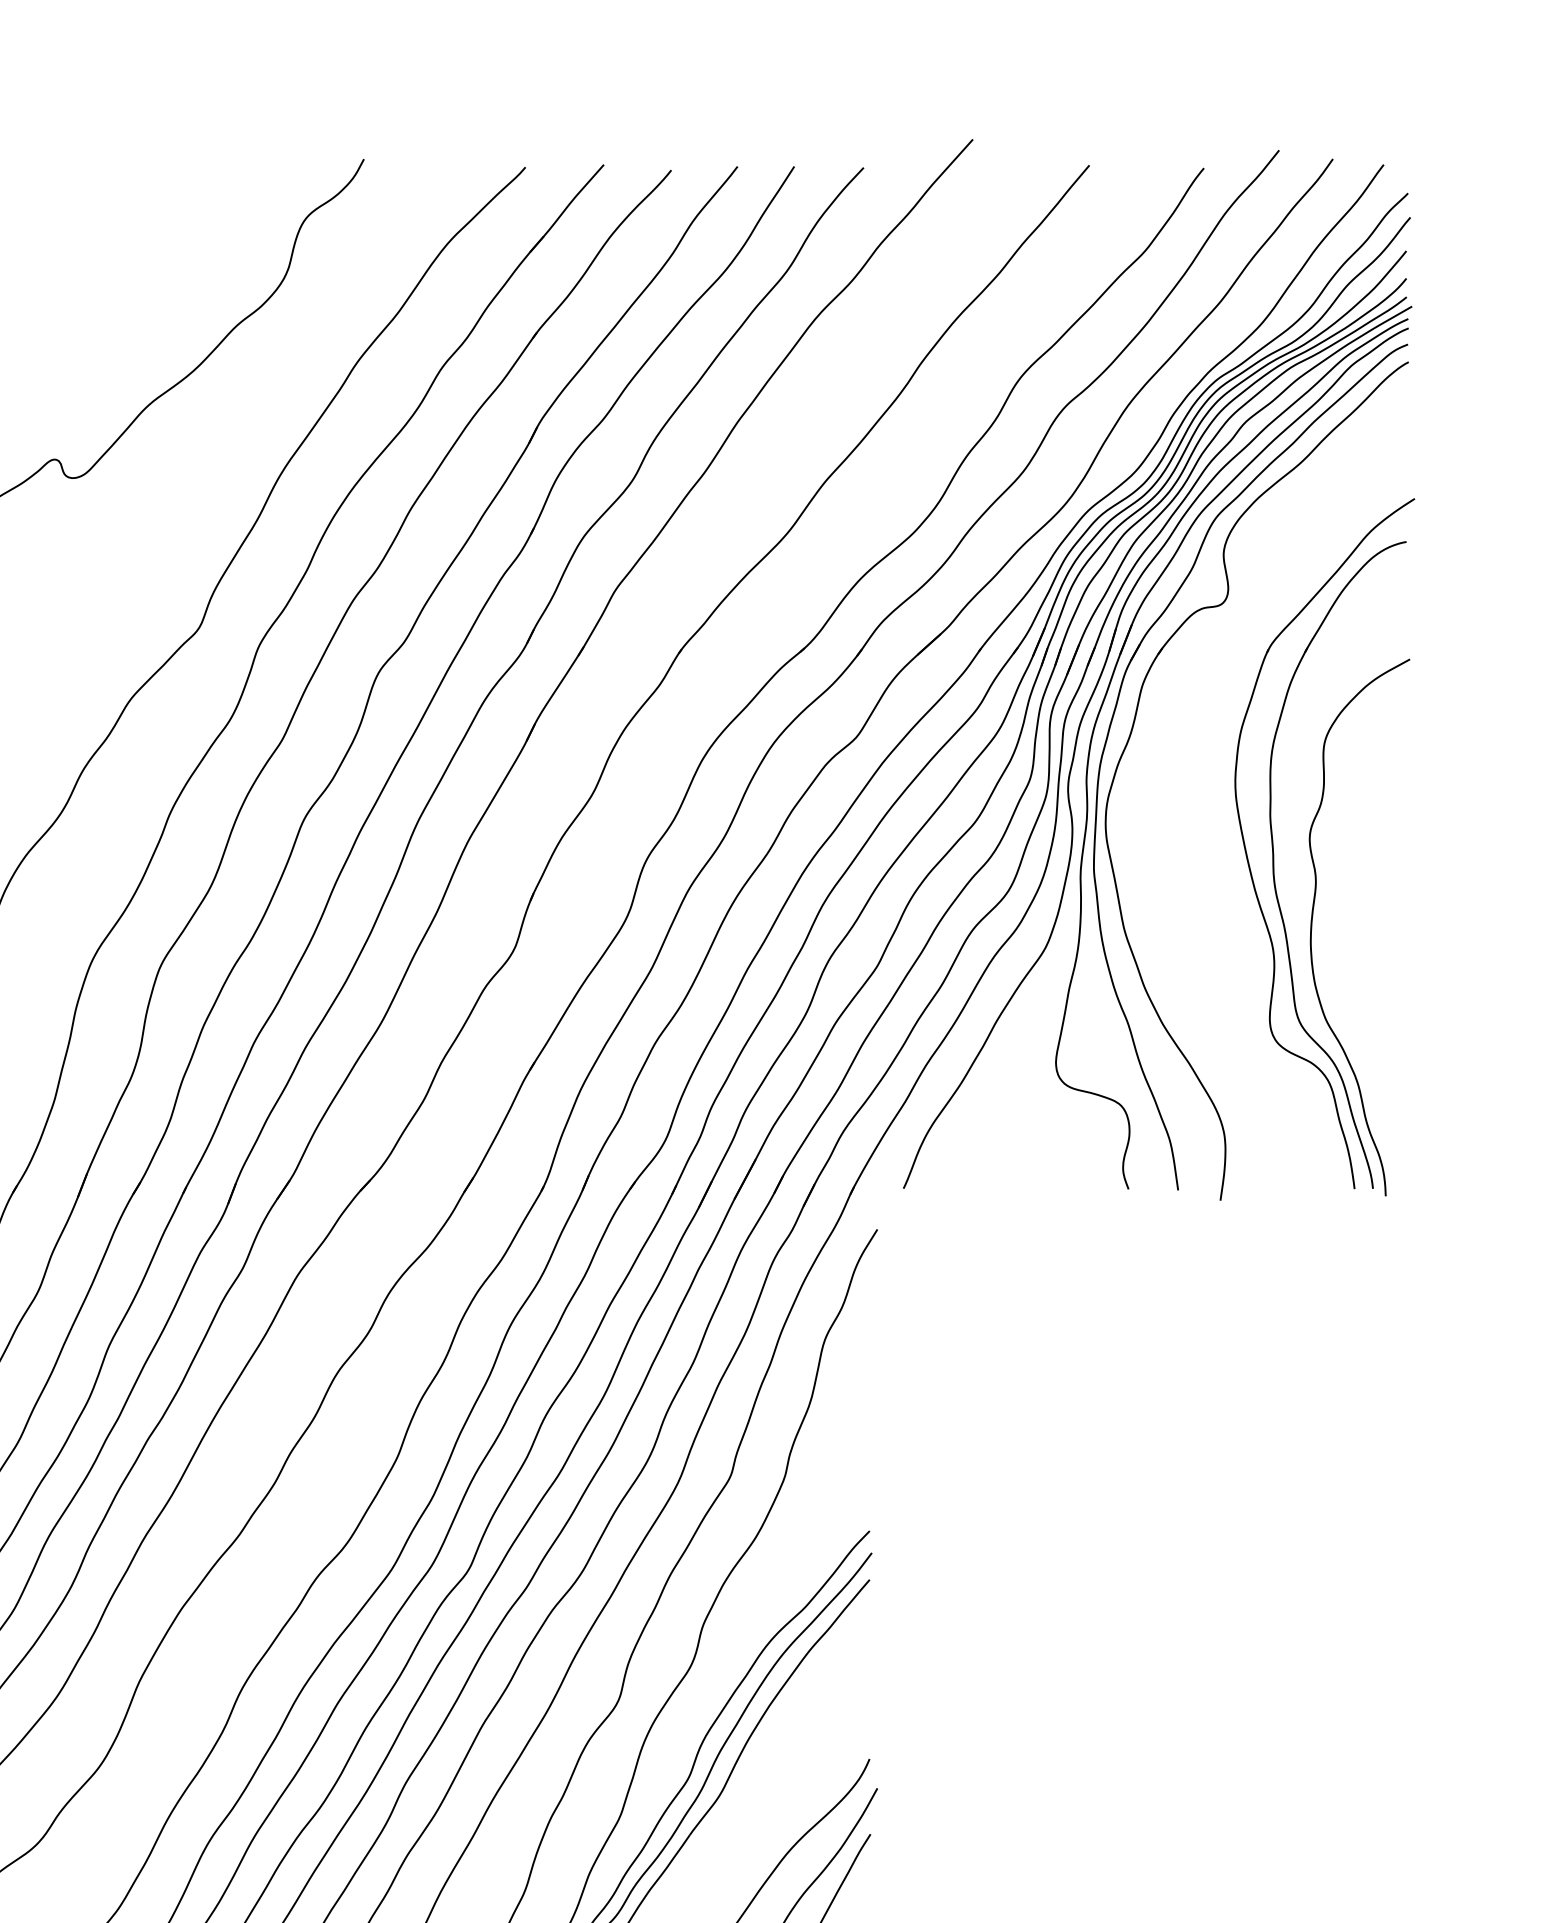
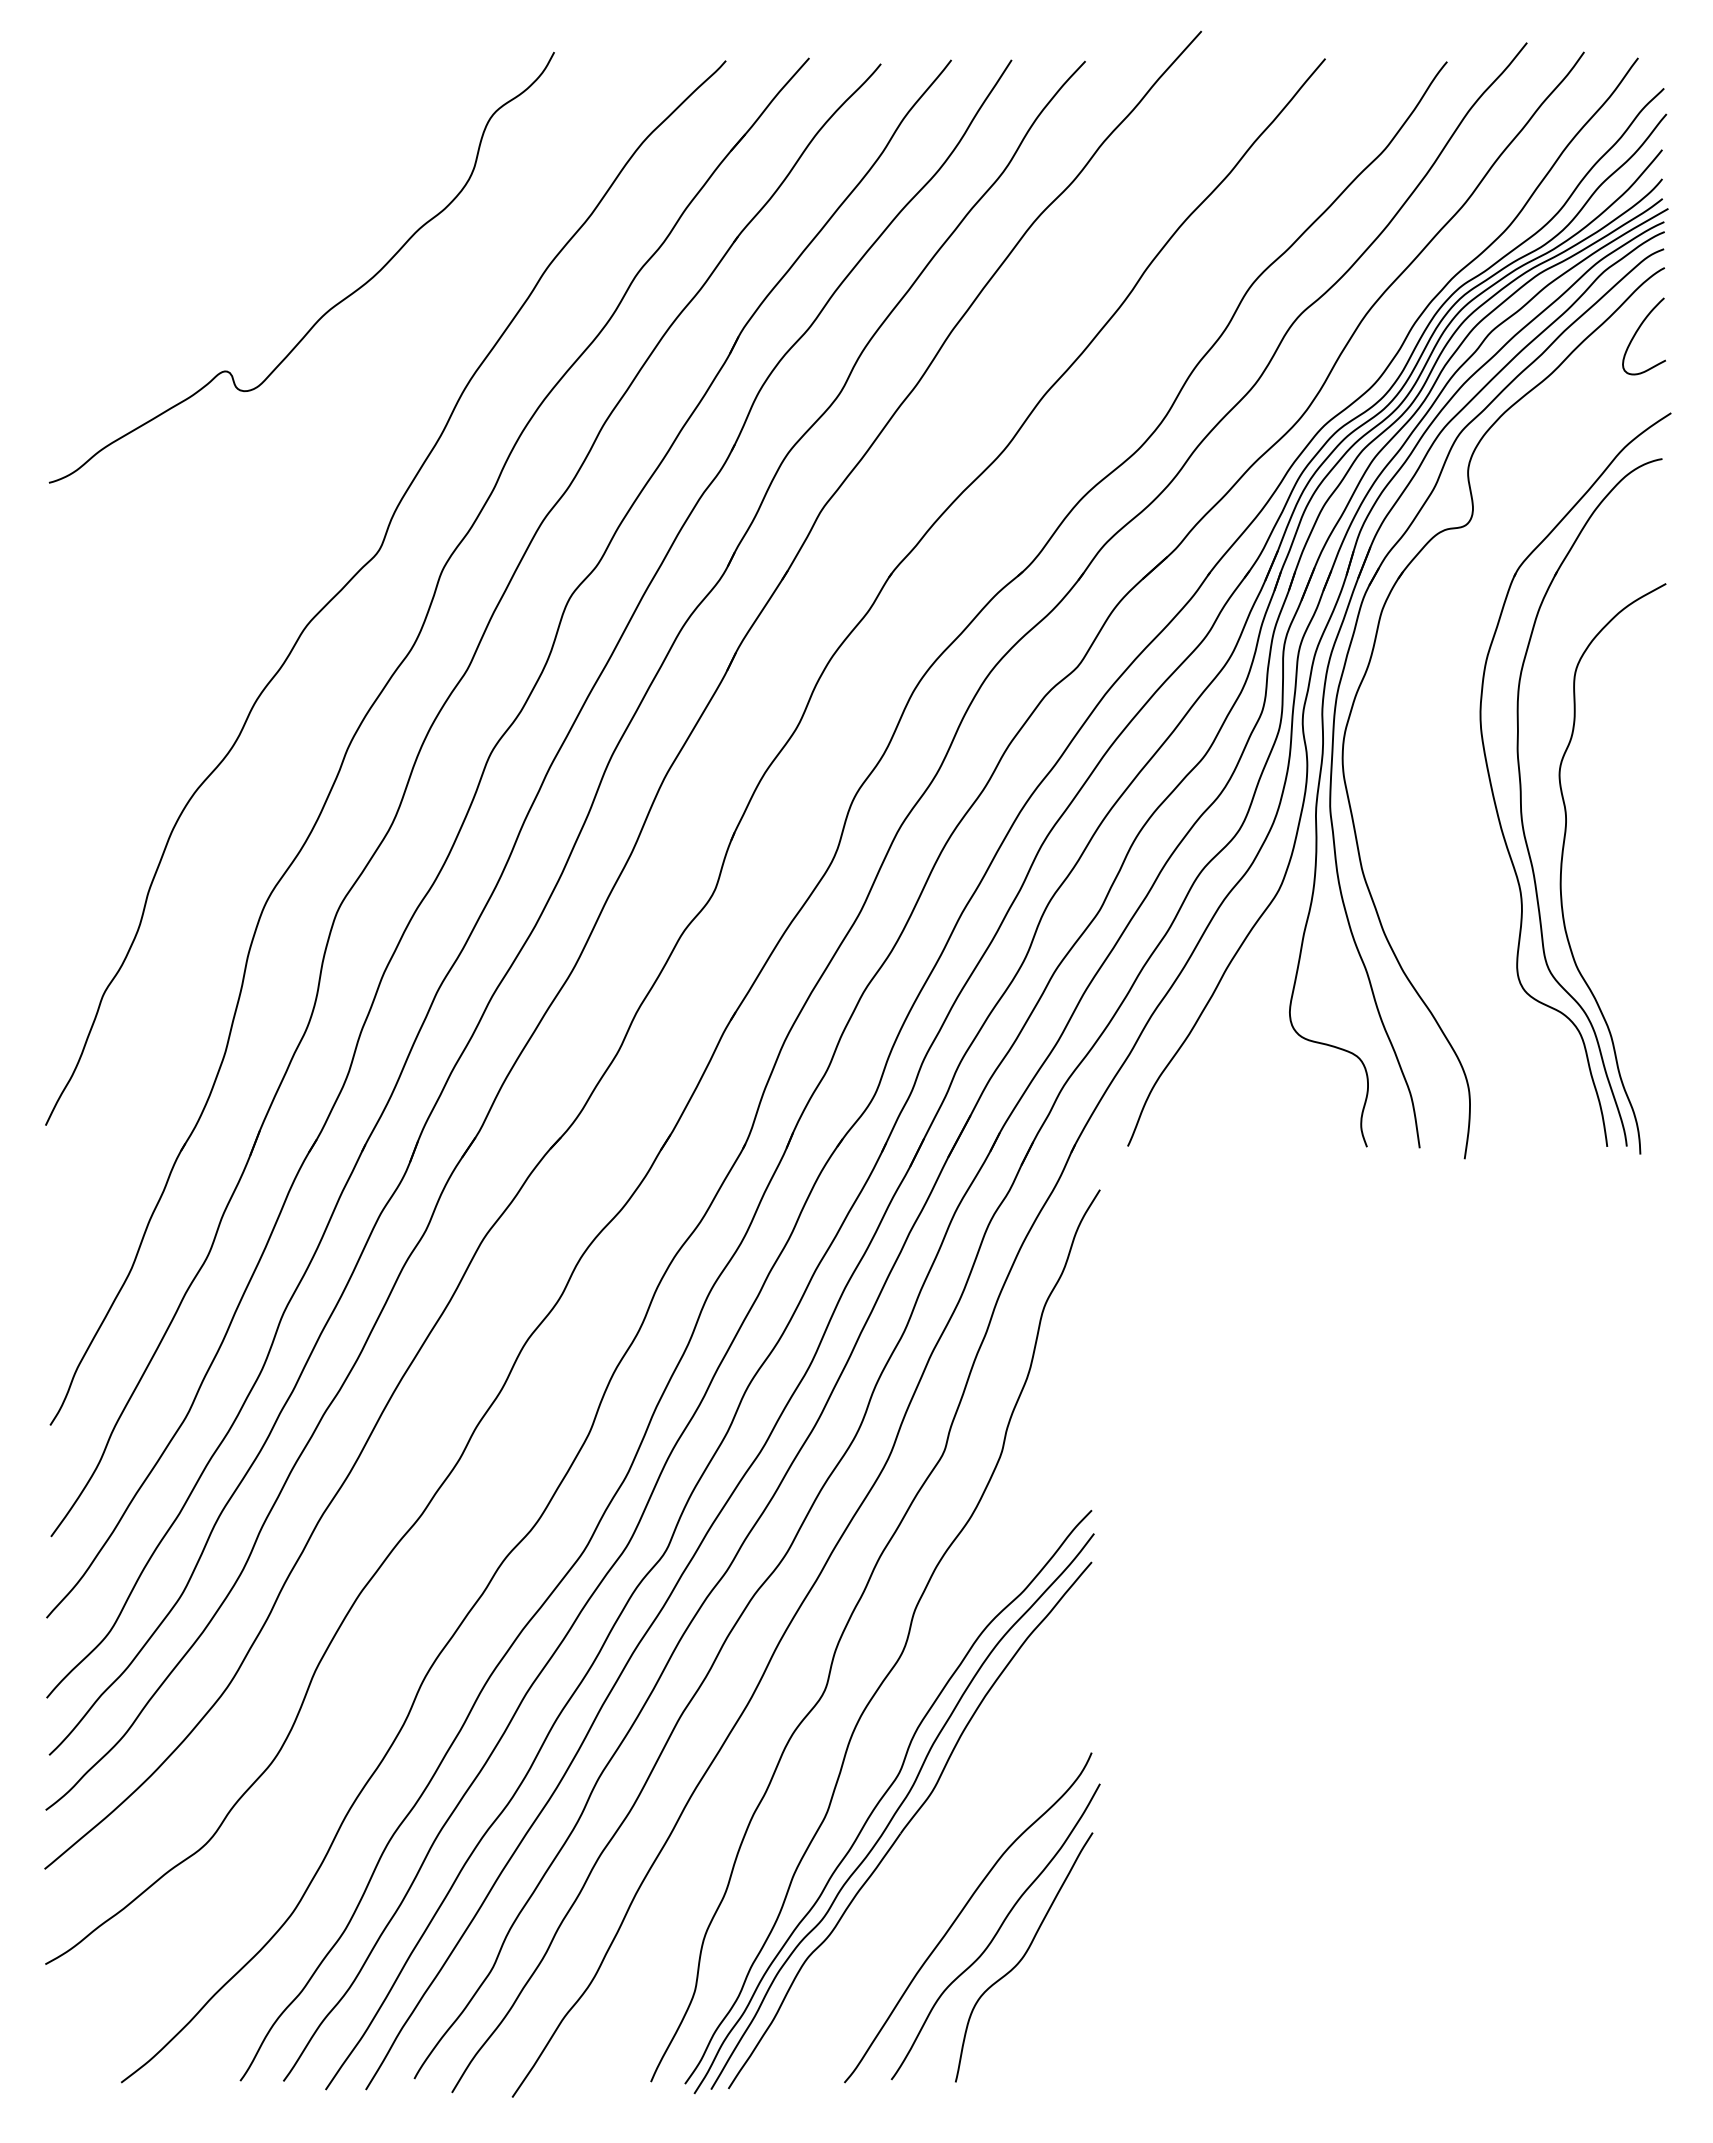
curve: (1383, 422) -> (1637, 332), added

